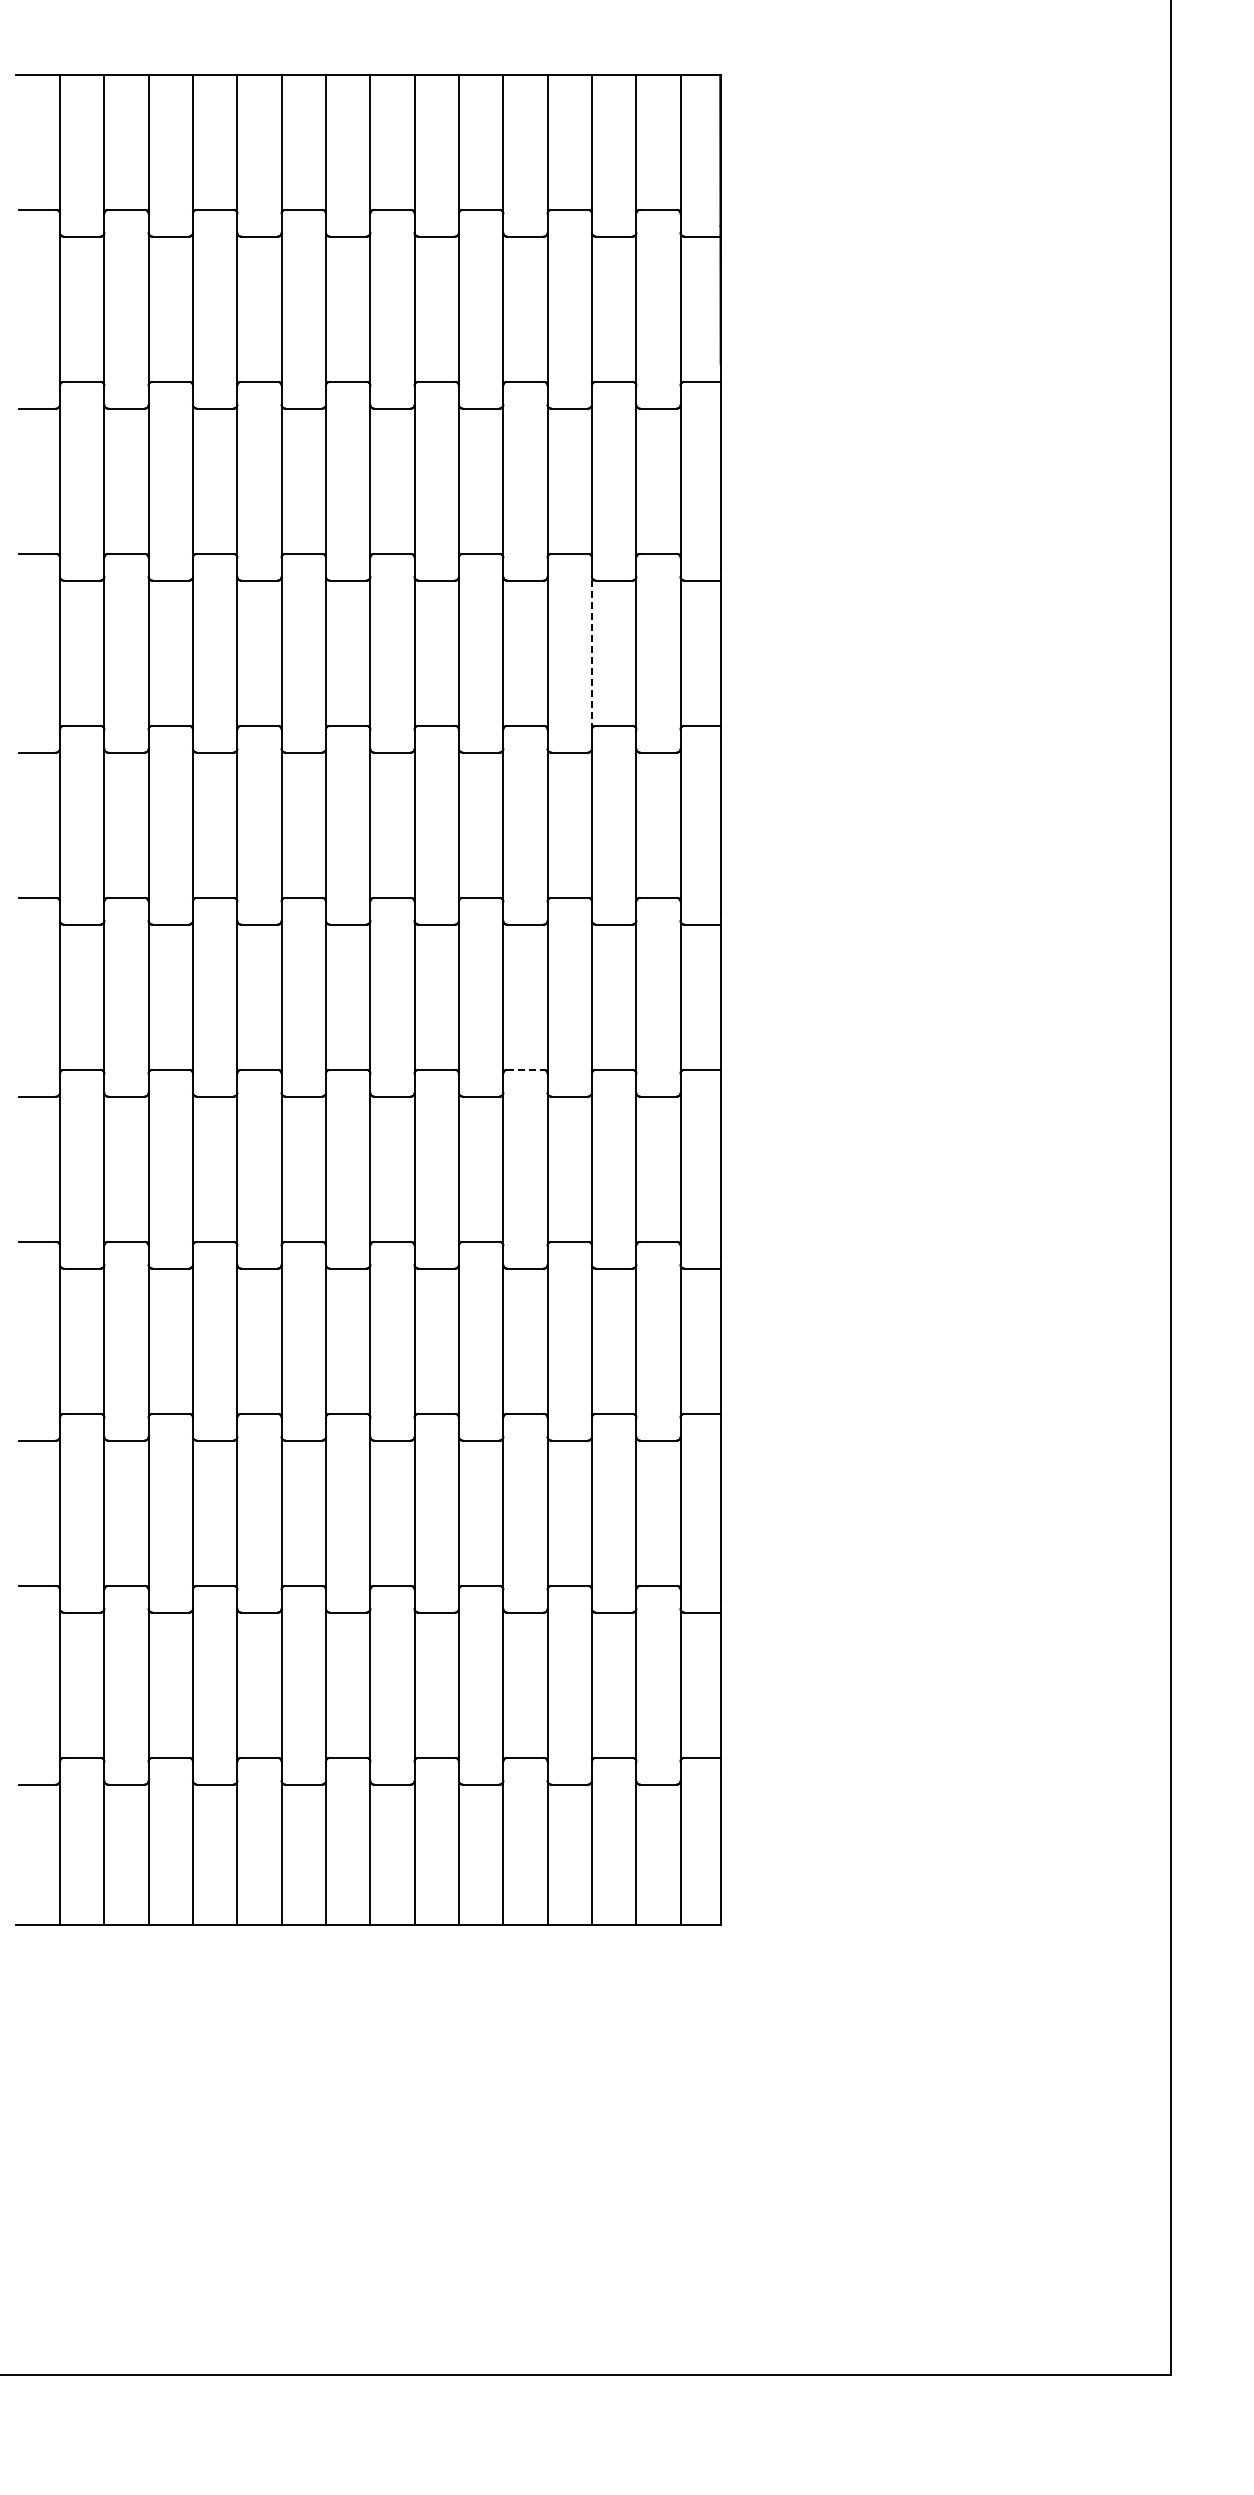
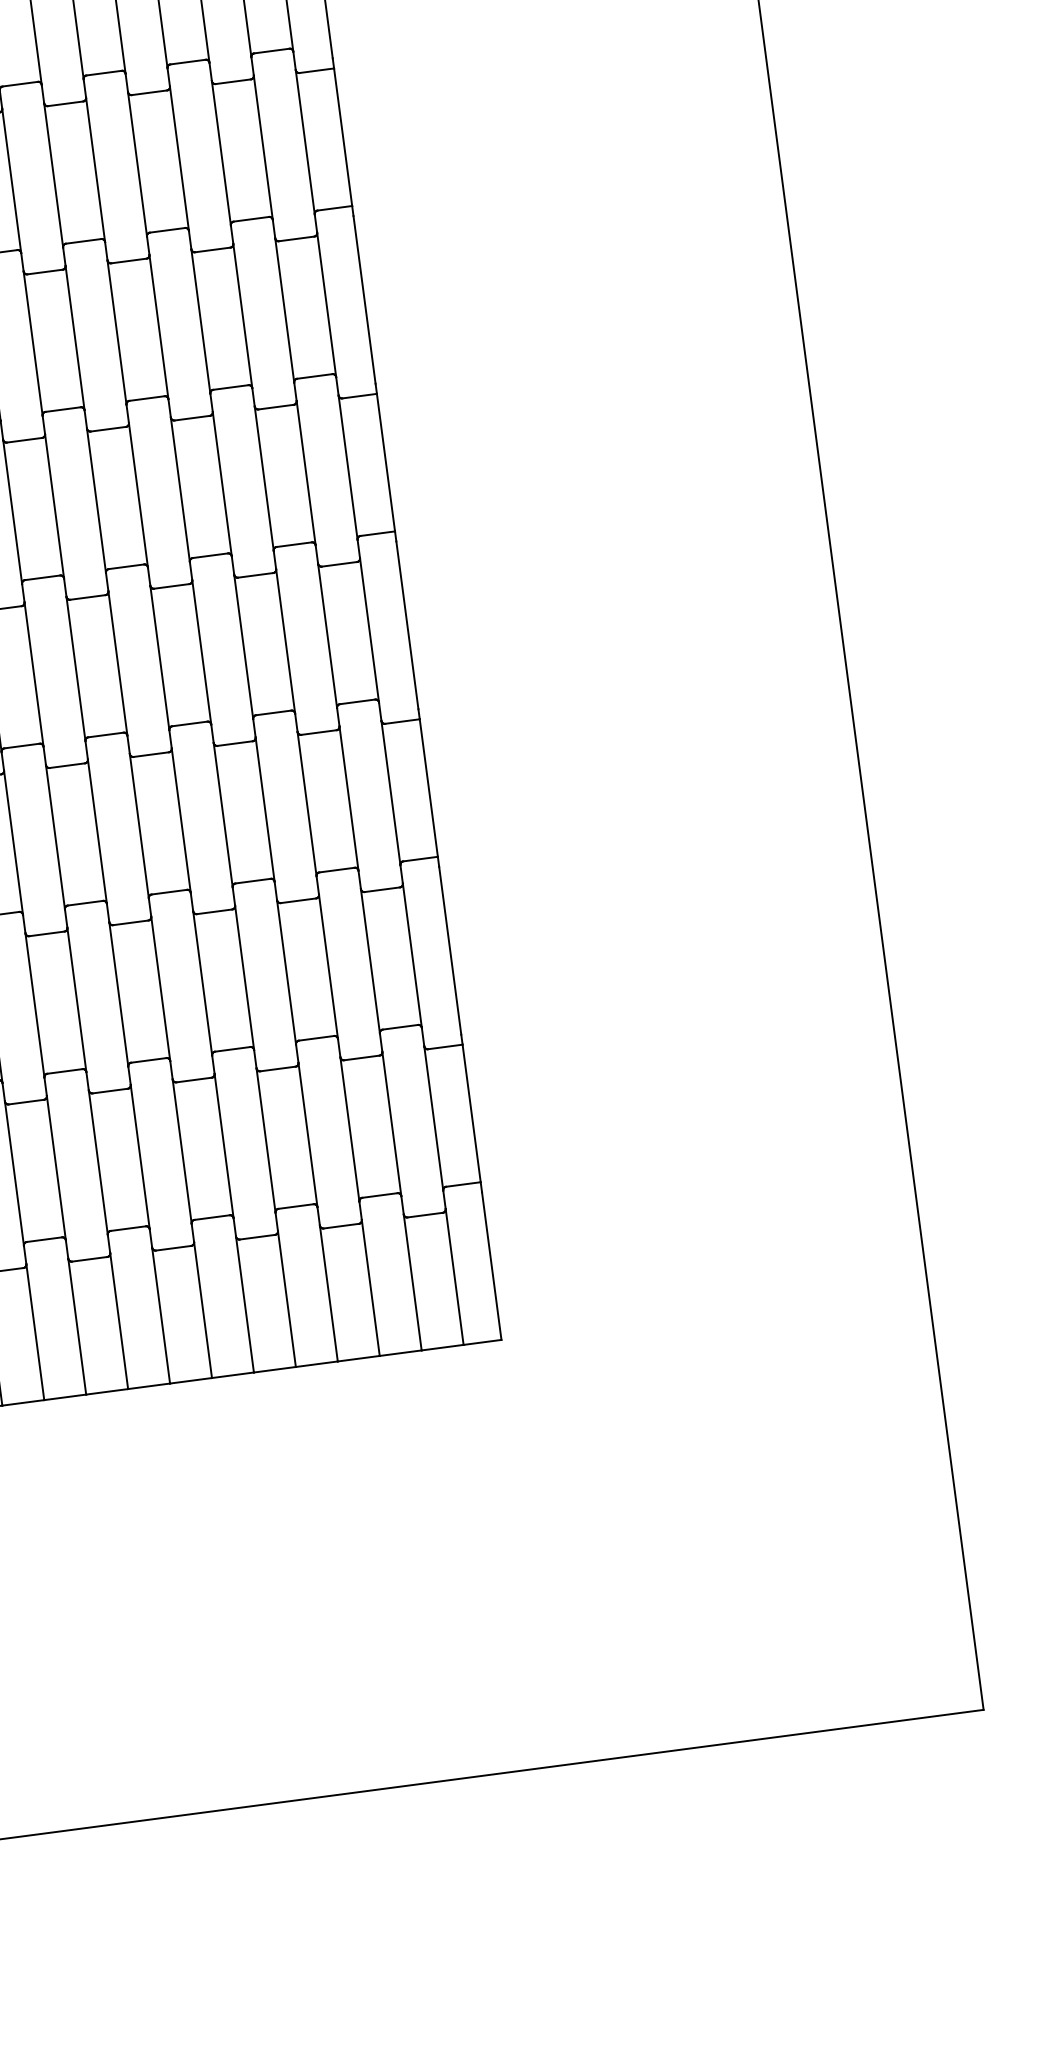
line: (591, 652) -> (220, 152), dashed -> solid
line: (525, 1069) -> (210, 555), dashed -> solid

